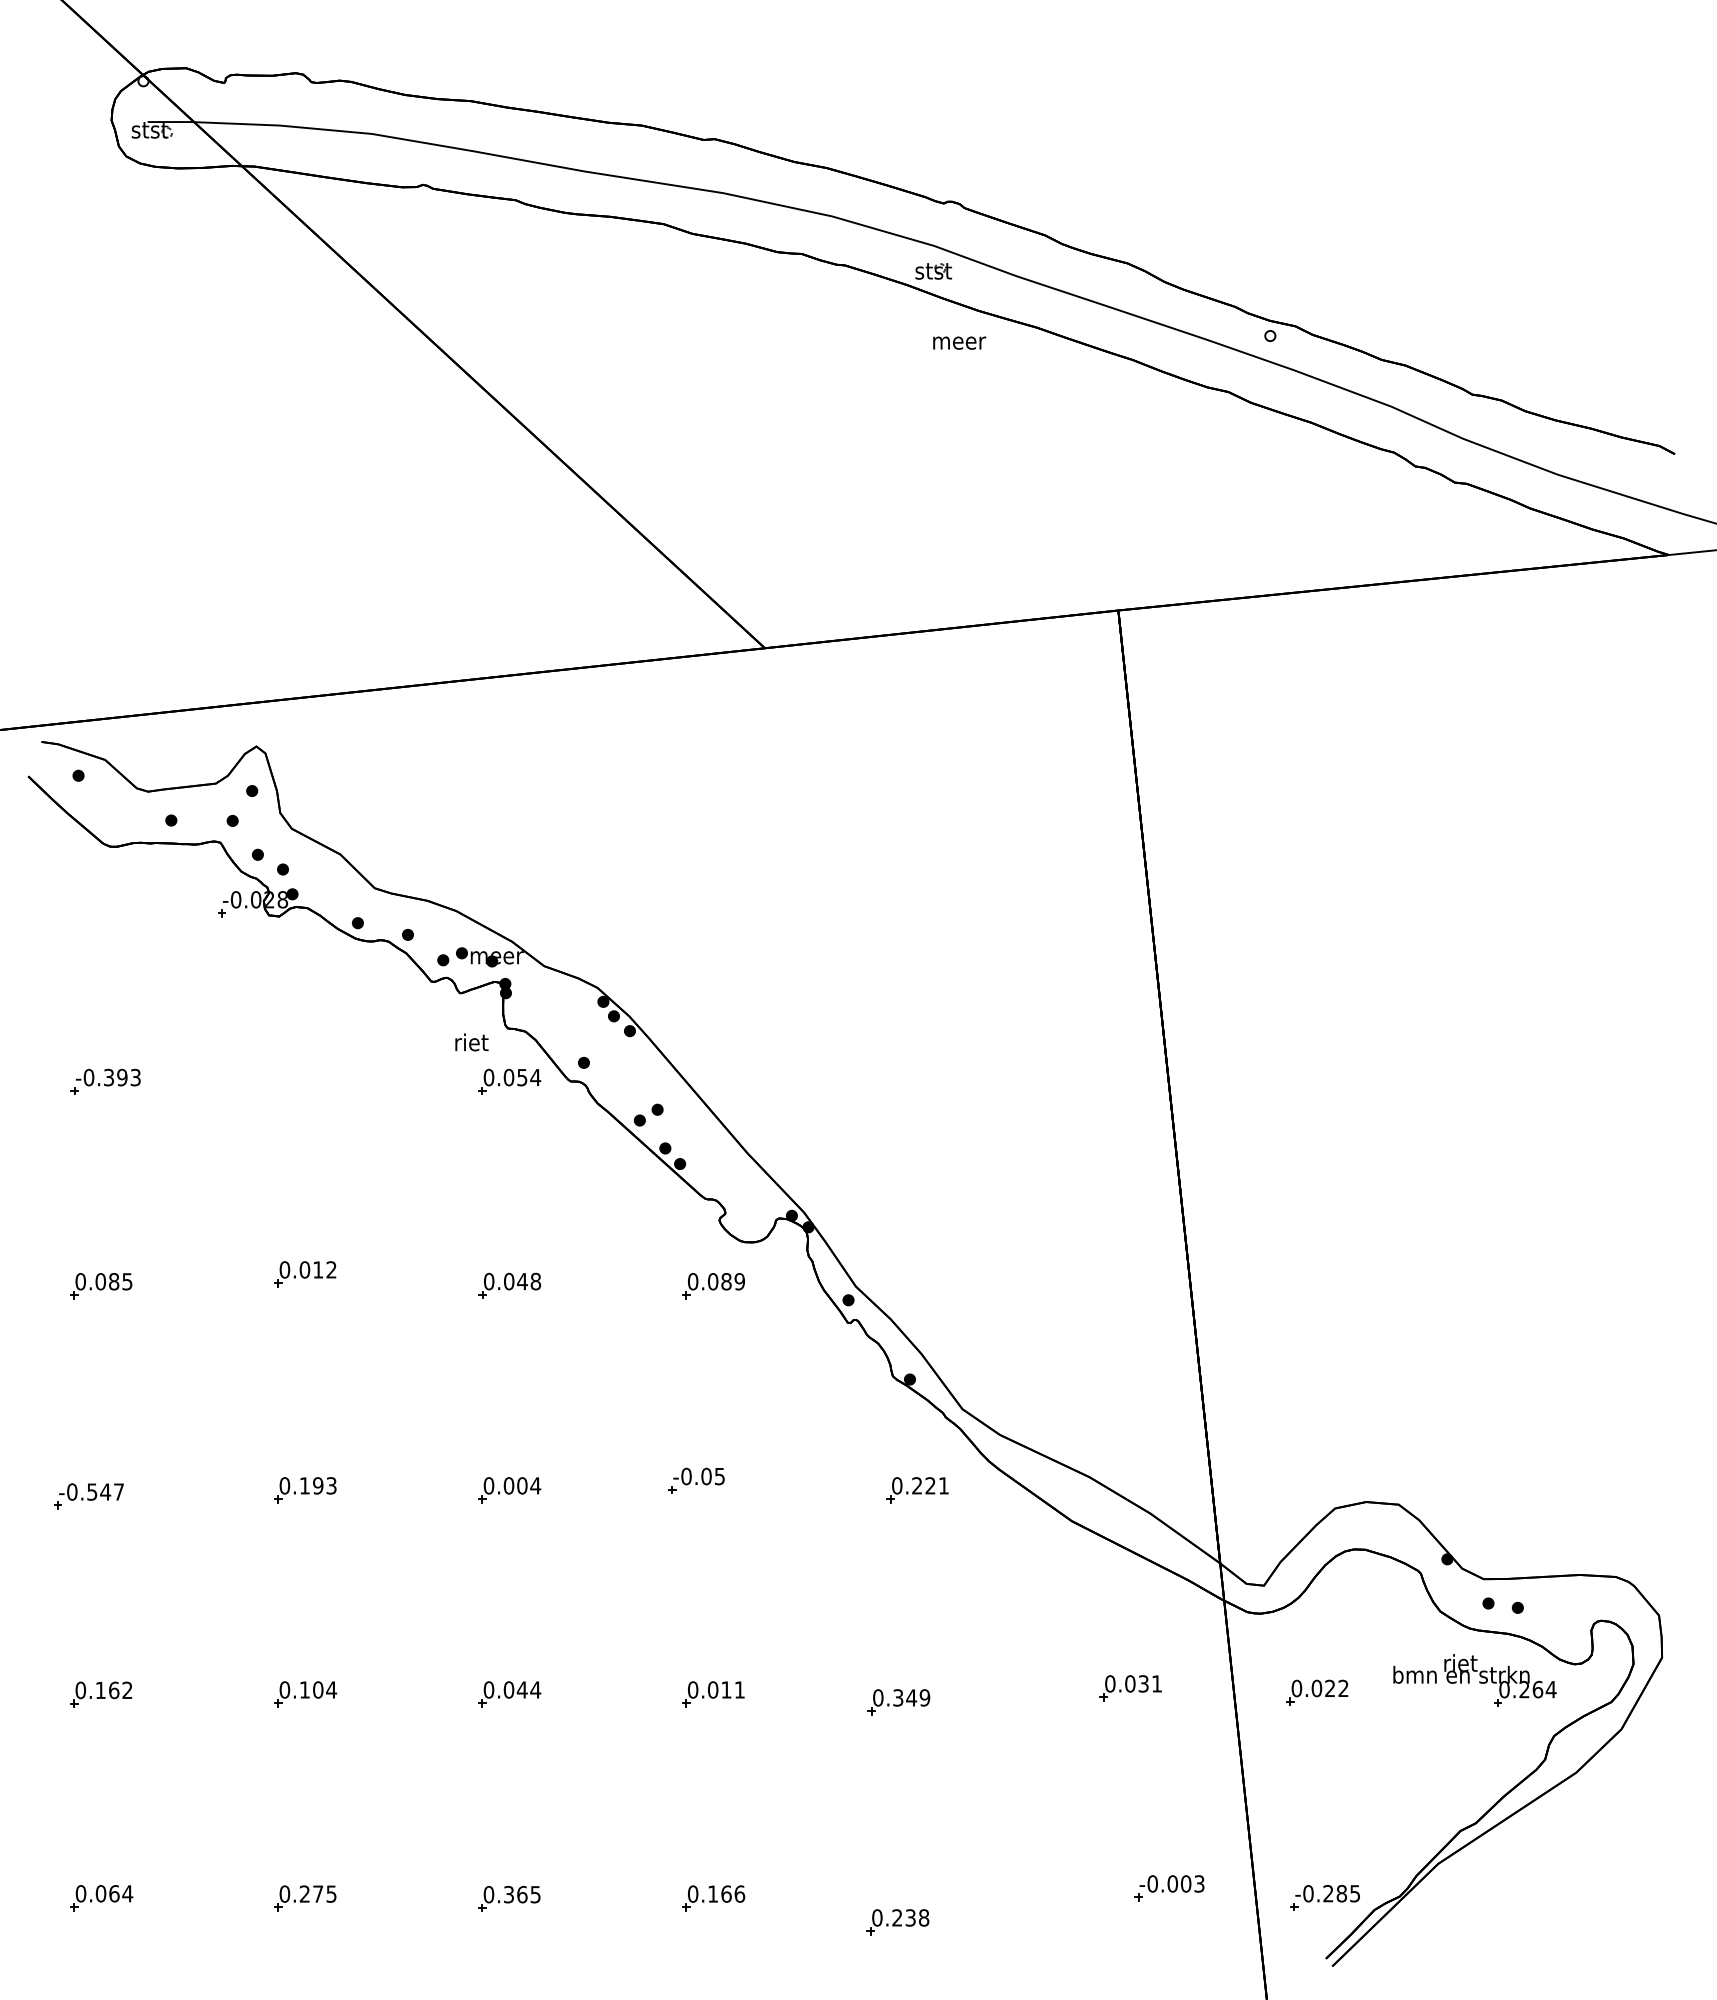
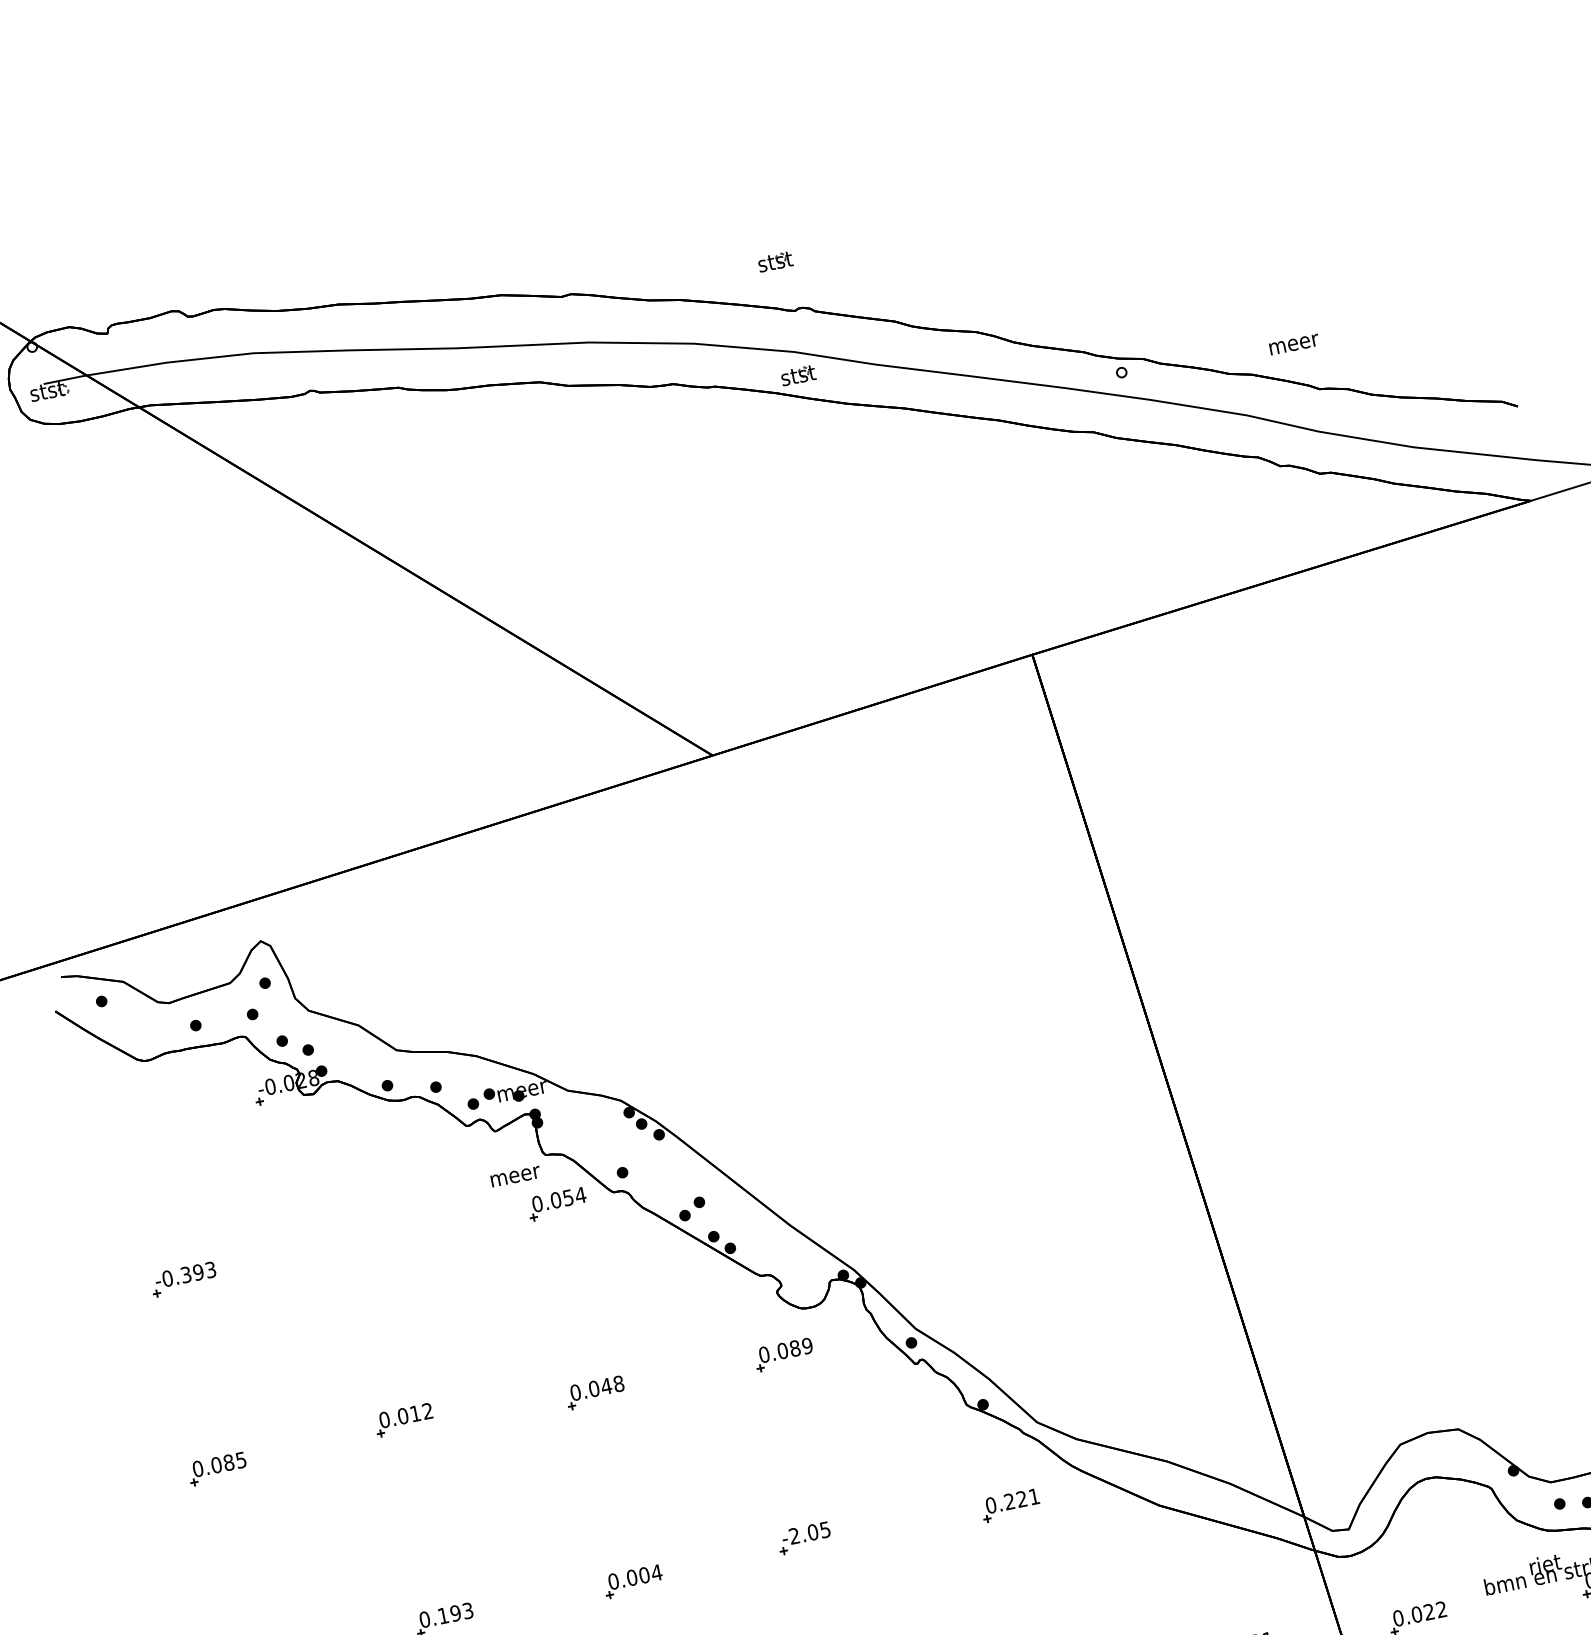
part: (933, 148) -> (775, 262), added
text: (959, 342) -> (1294, 344), moved
text: (471, 1042) -> (514, 1174), riet -> meer
text: (686, 1476) -> (794, 1536), -0.05 -> -2.05

